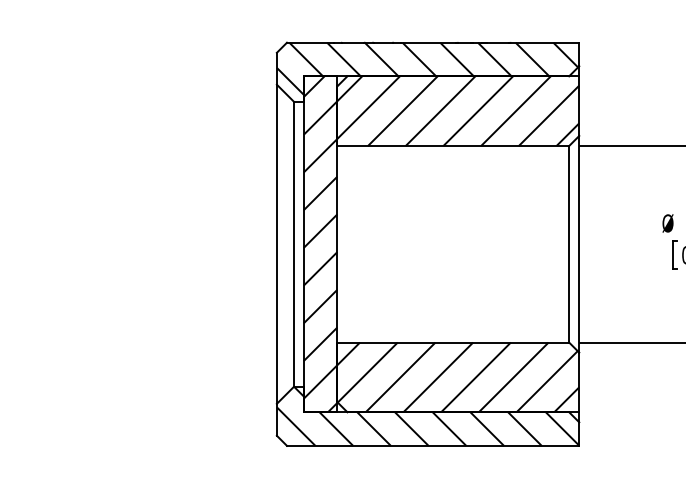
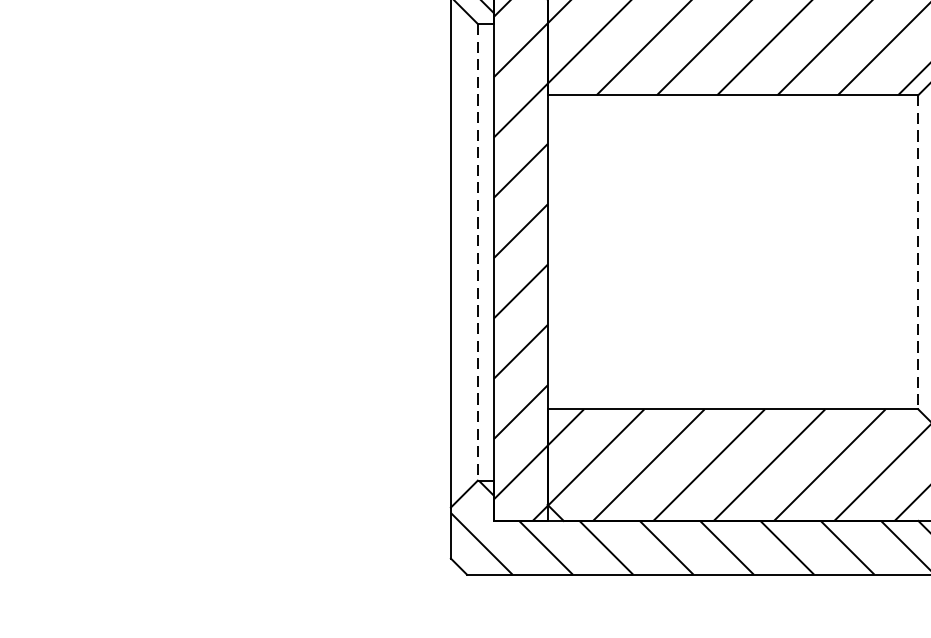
line: (293, 244) -> (477, 252), solid -> dashed
line: (569, 244) -> (918, 252), solid -> dashed

